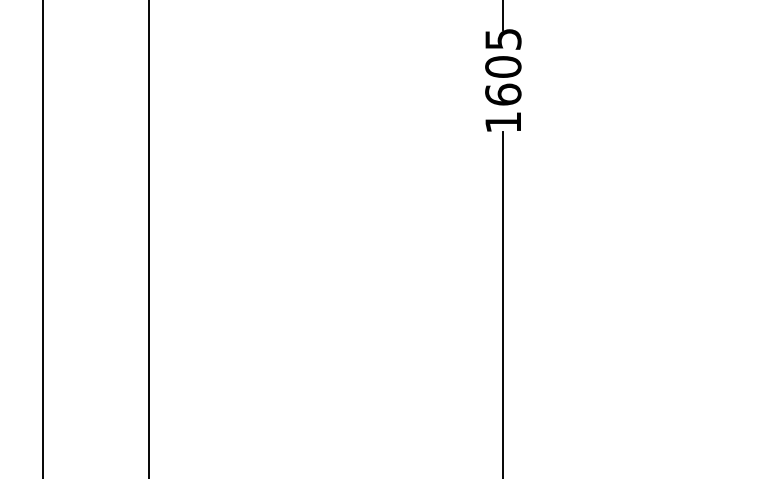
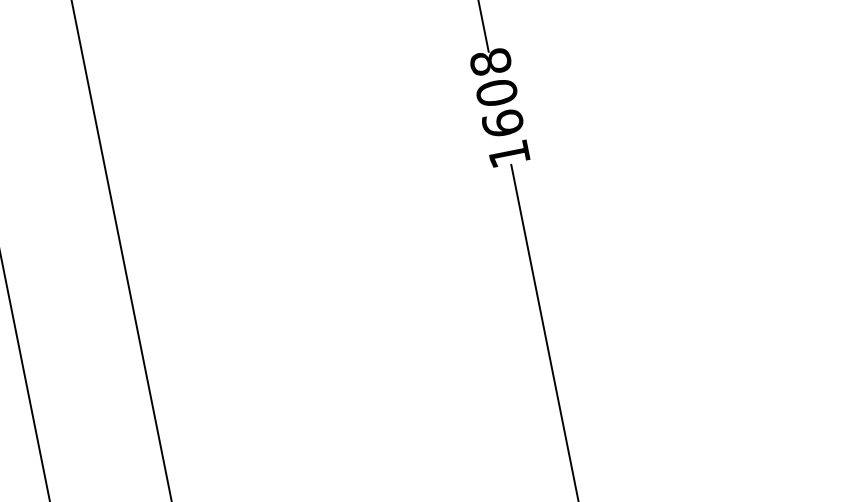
text: (503, 39) -> (491, 62), 1605 -> 1608

